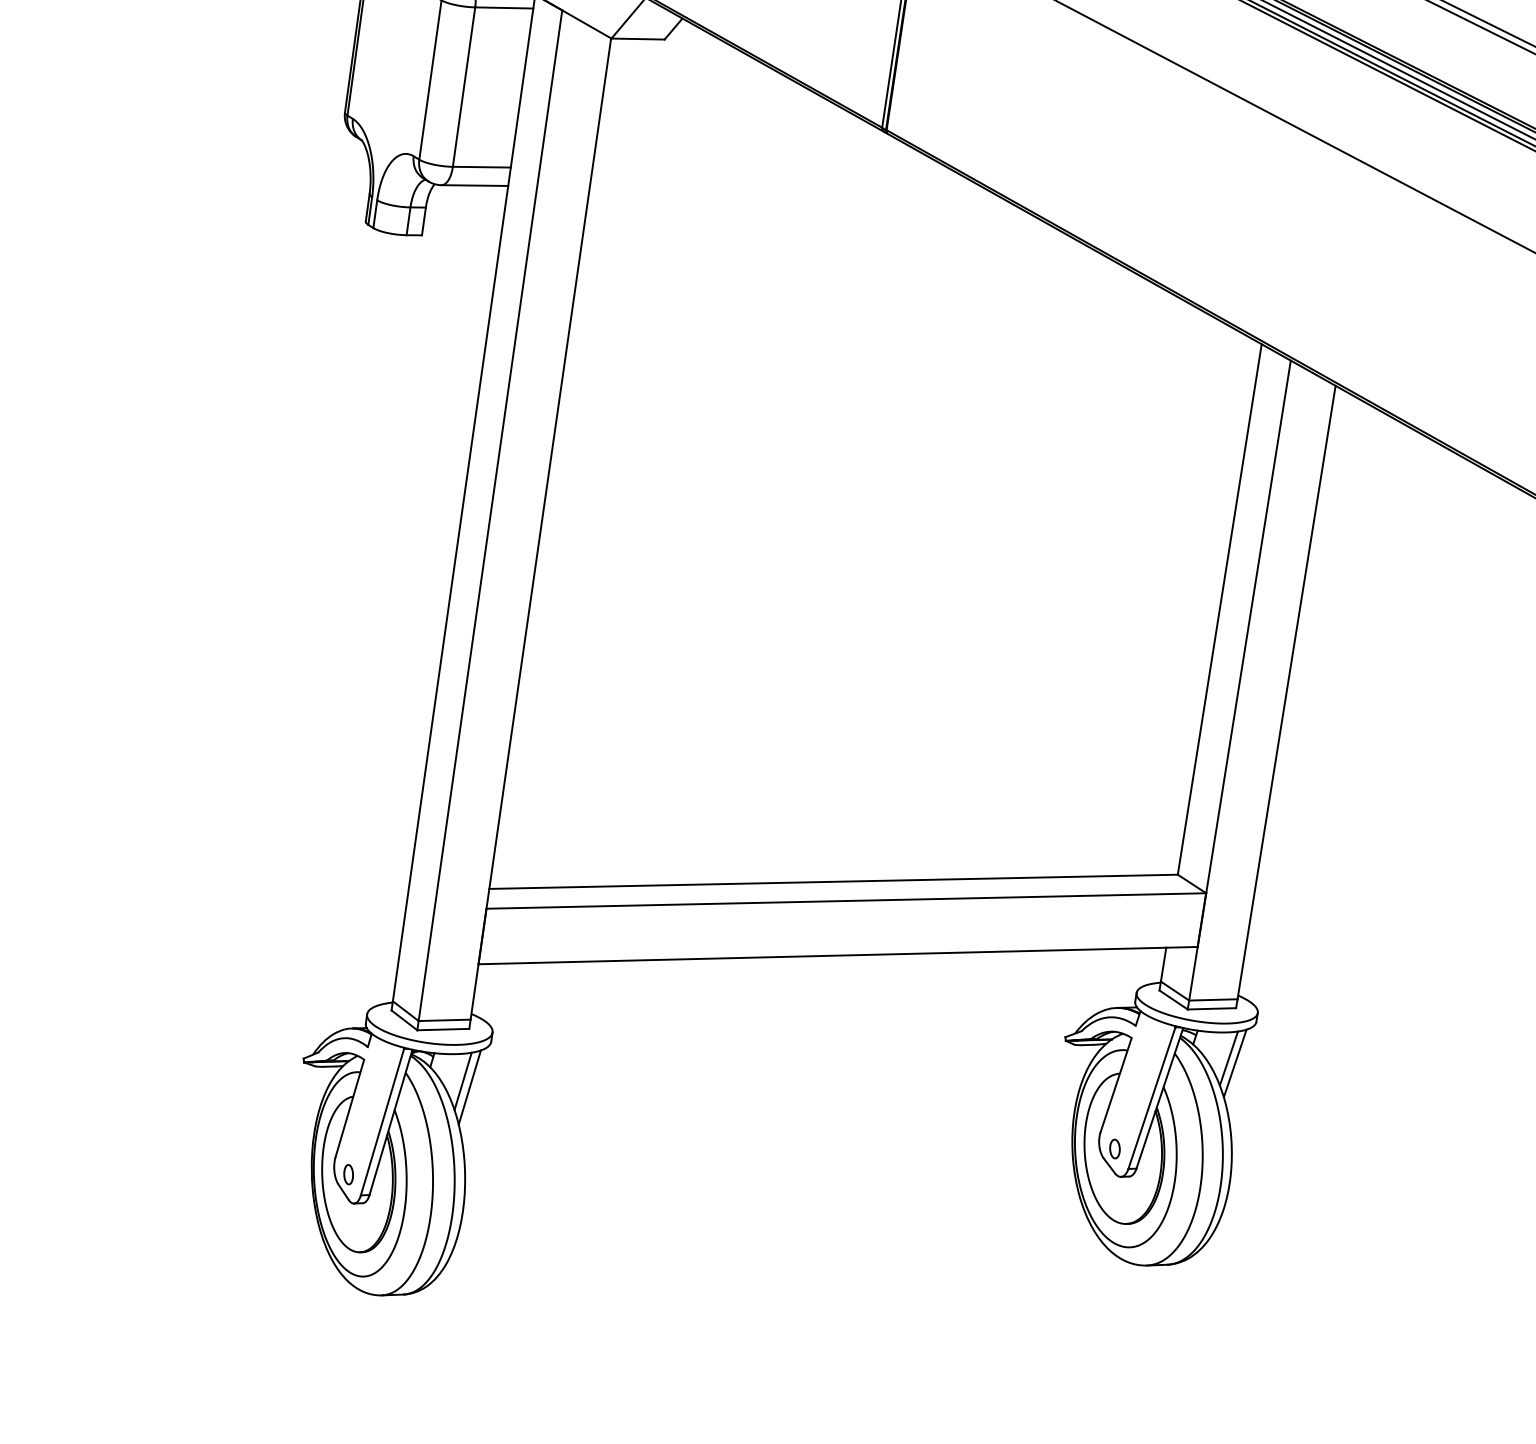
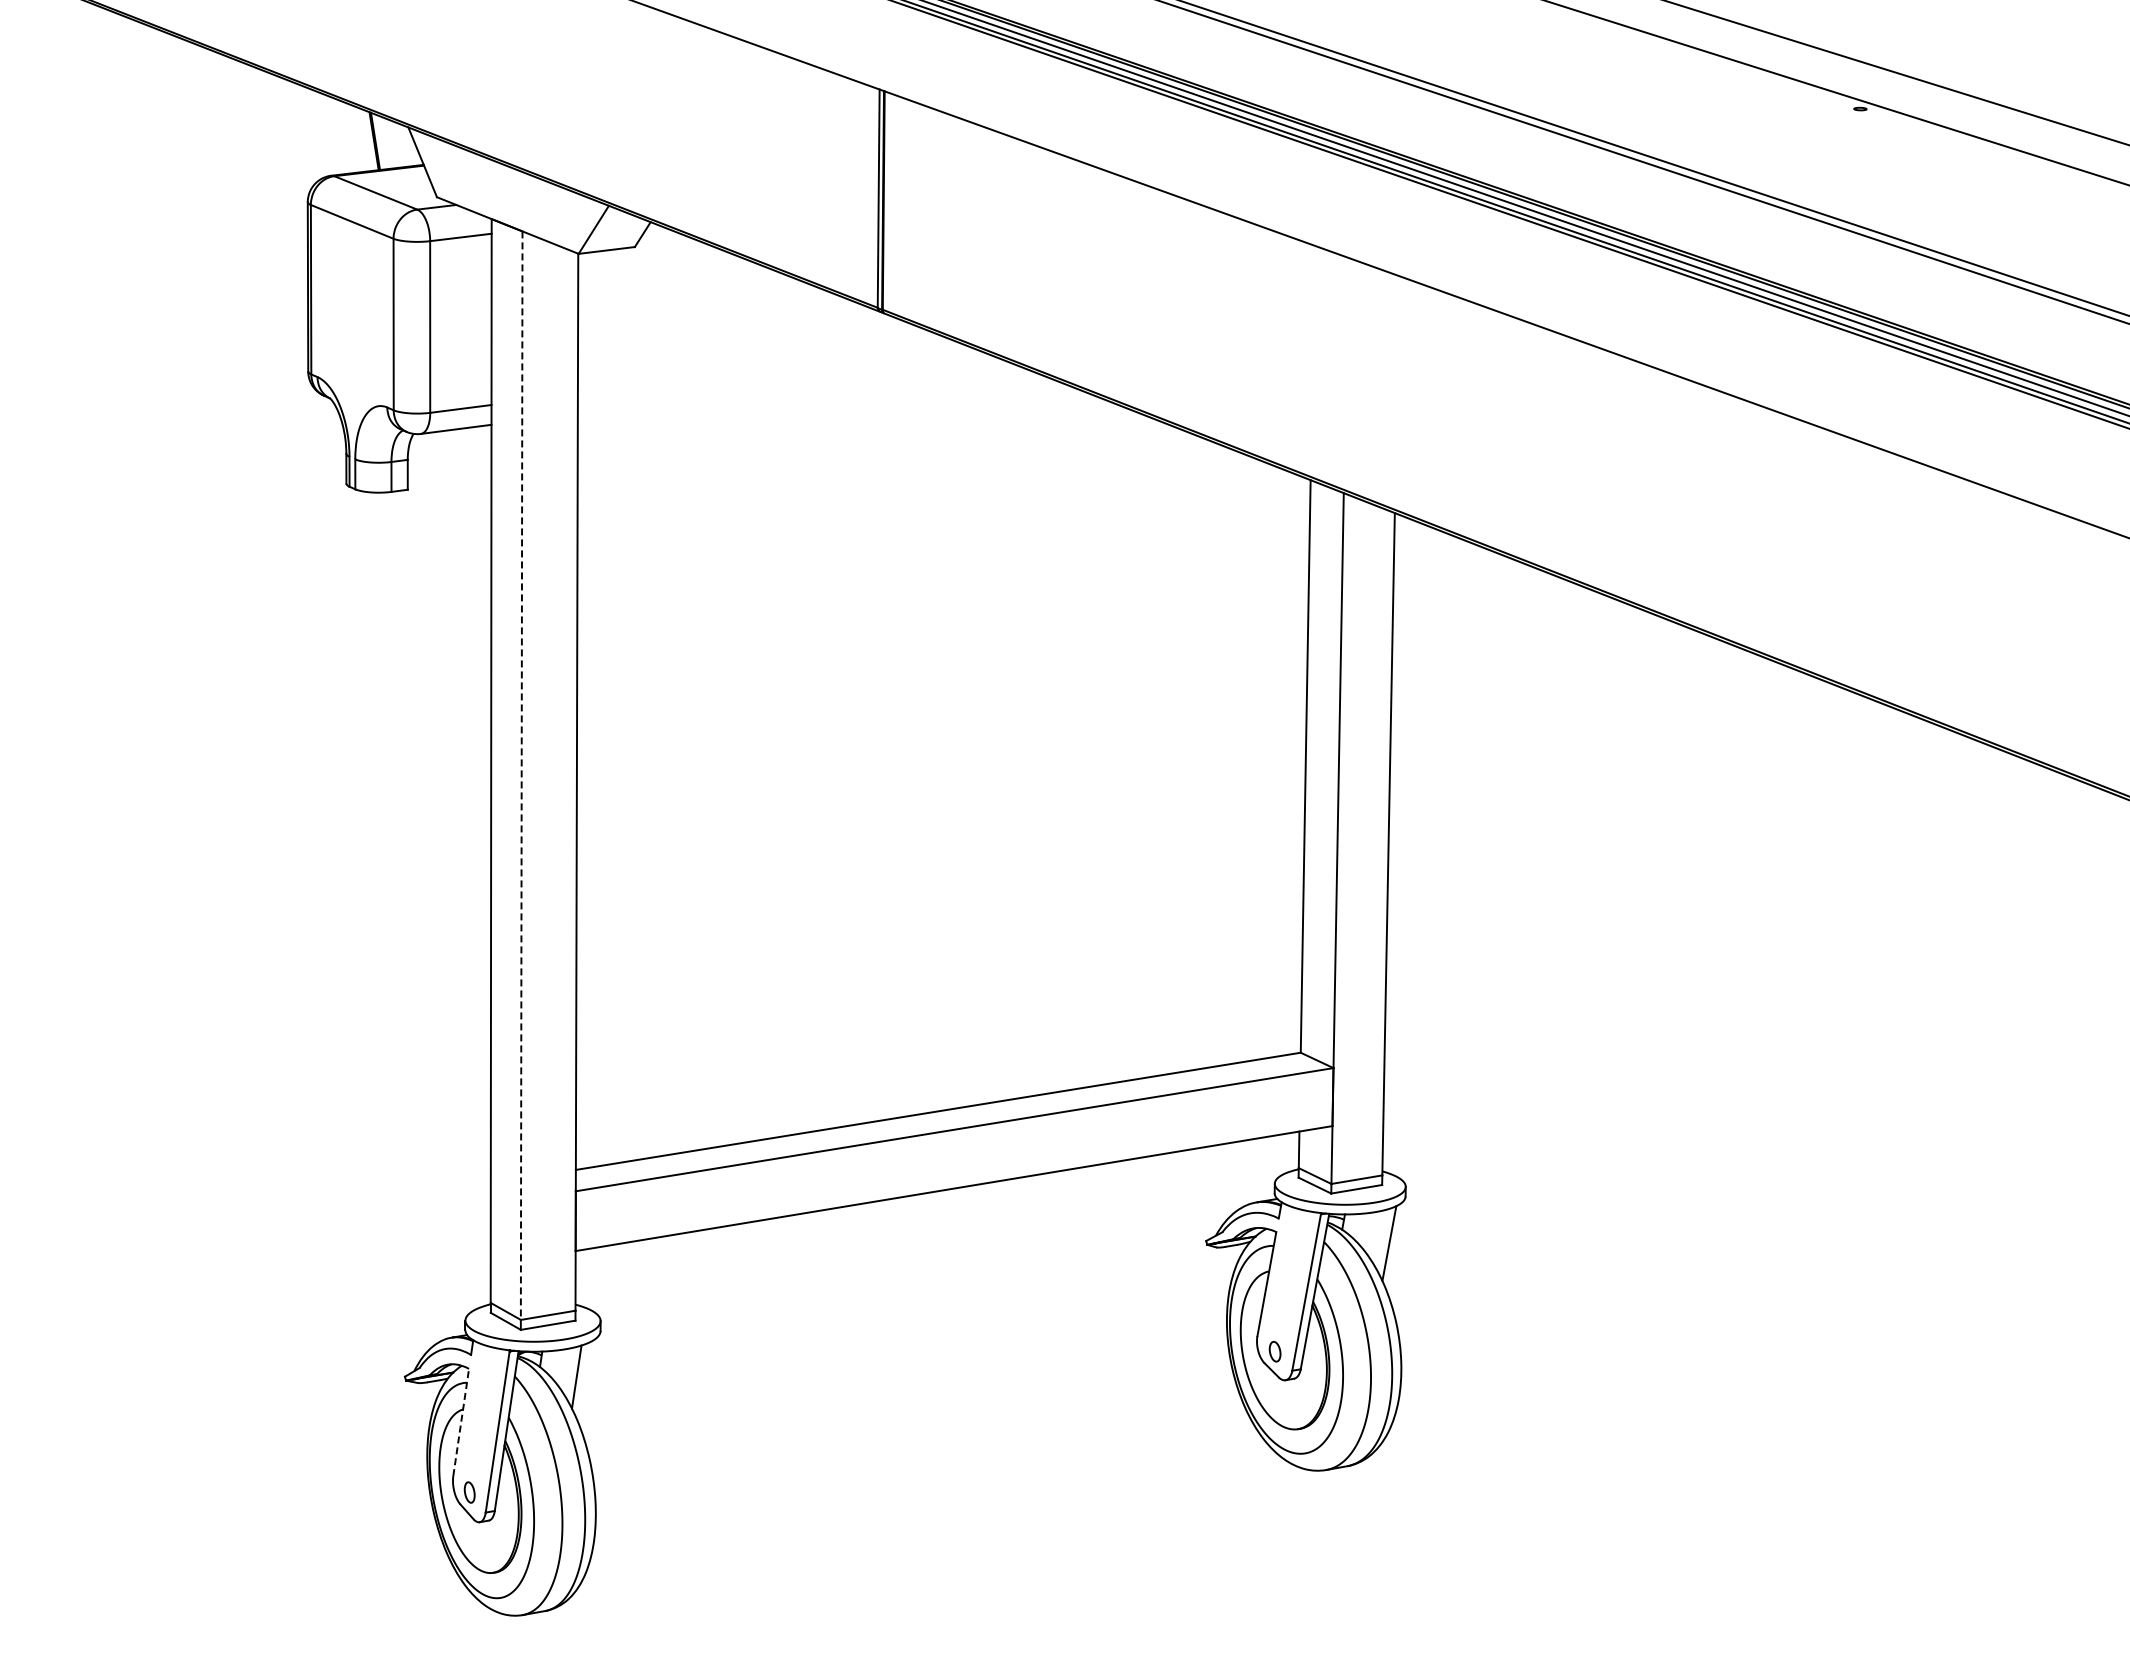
line: (490, 516) -> (521, 776), solid -> dashed
line: (1228, 1058) -> (1381, 1239), removed
line: (469, 1087) -> (584, 1382), removed
line: (350, 1108) -> (461, 1422), solid -> dashed

